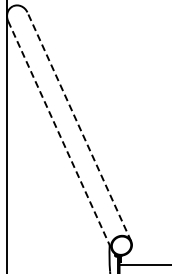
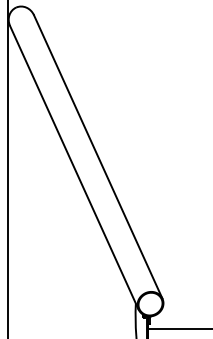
line: (79, 126) -> (98, 156), dashed -> solid
line: (60, 135) -> (74, 167), dashed -> solid

